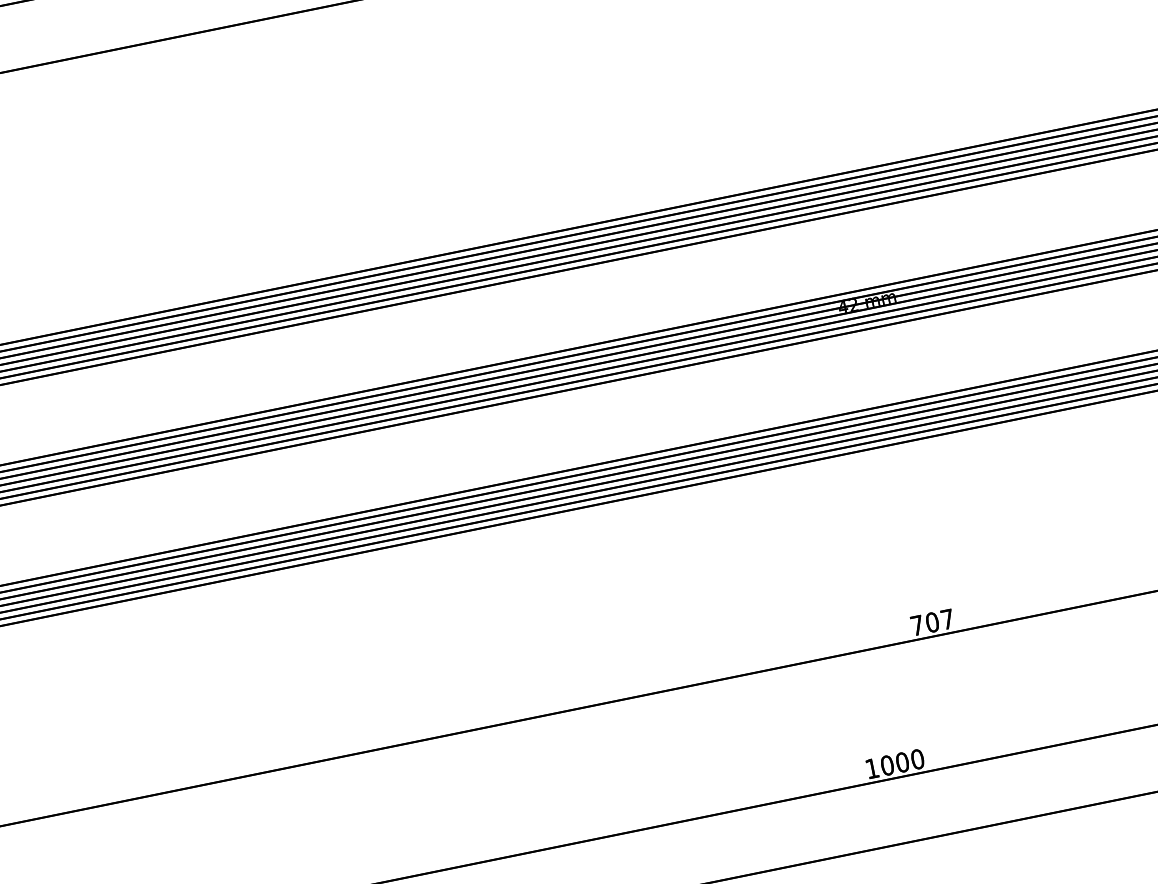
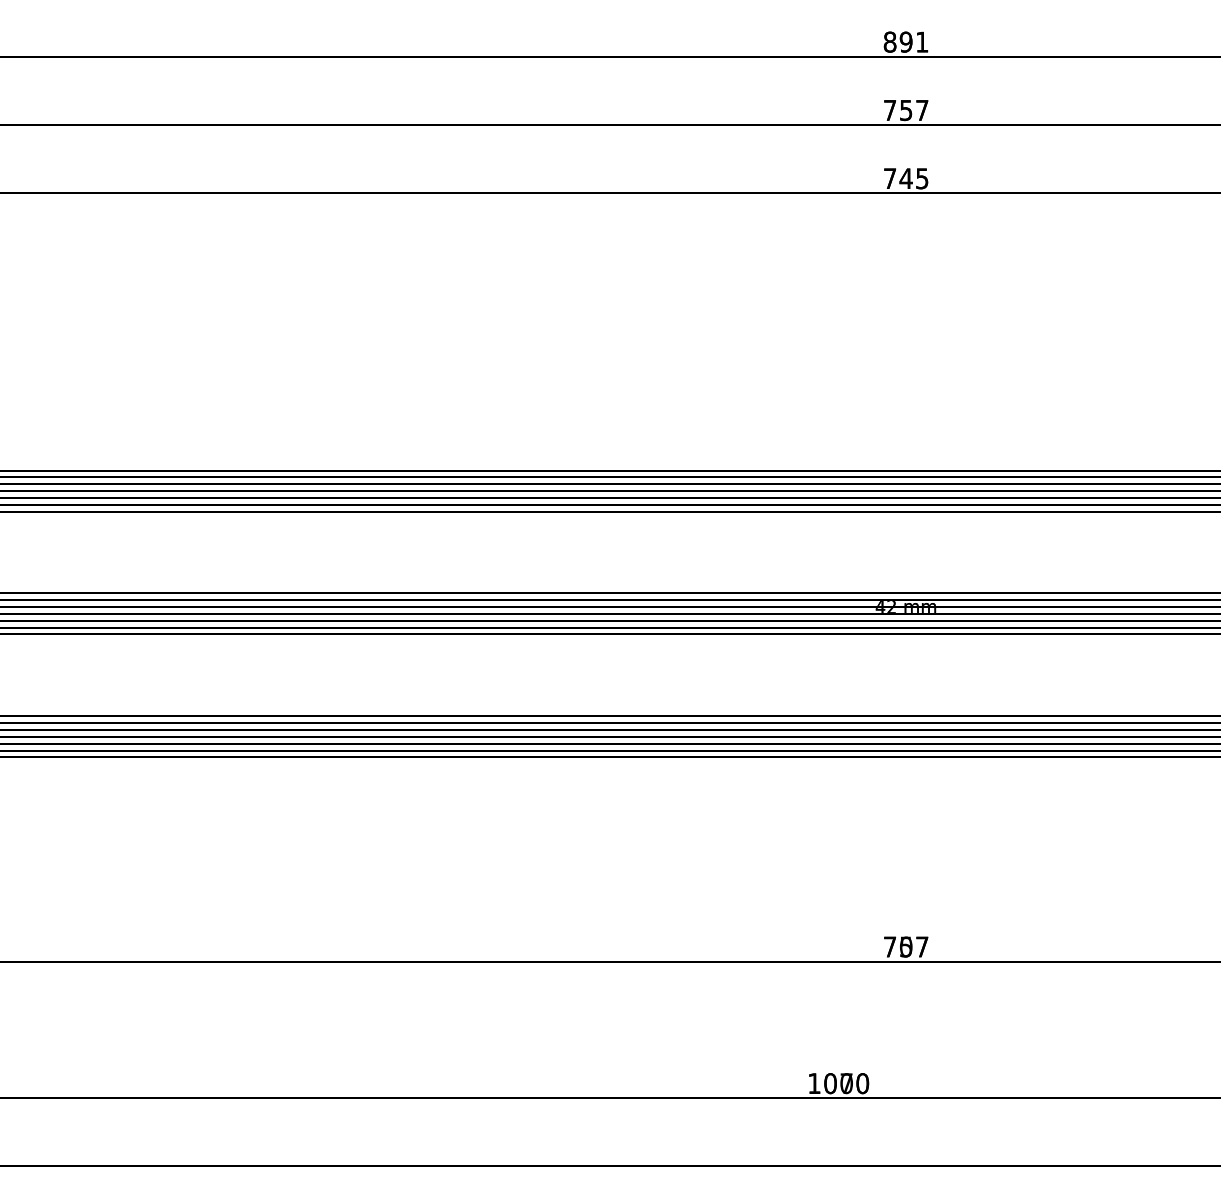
text: (932, 621) -> (906, 946), 707 -> 757
text: (902, 762) -> (846, 1083), 1000 -> 1070

